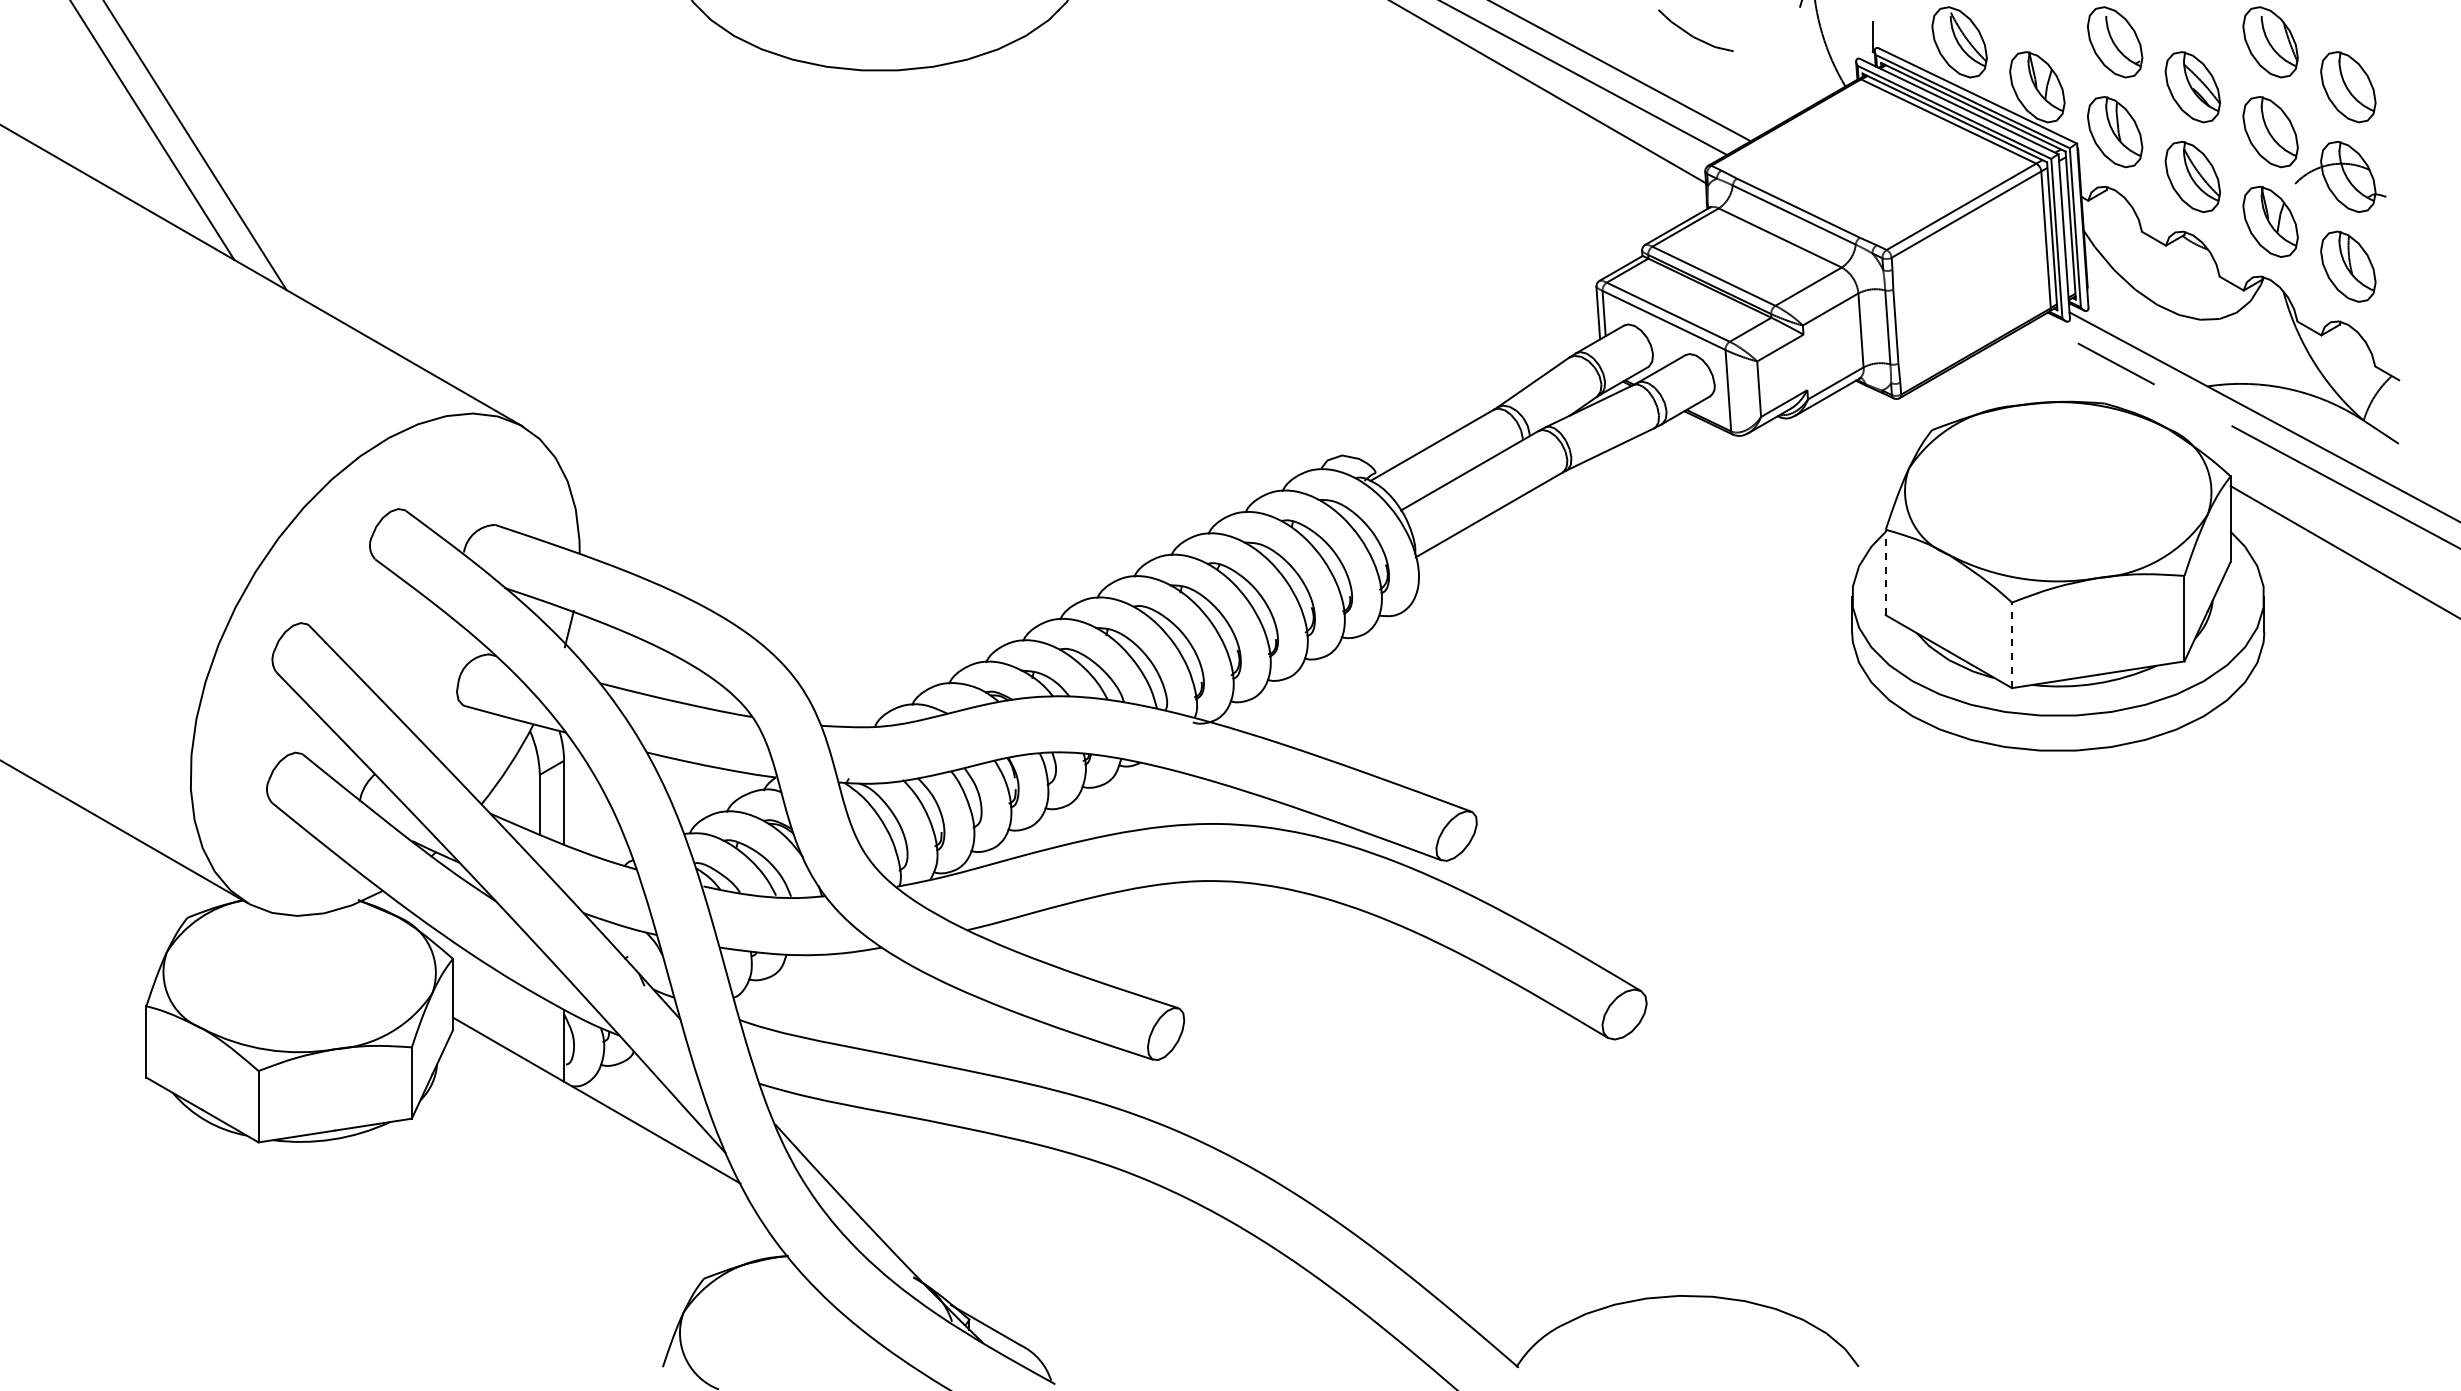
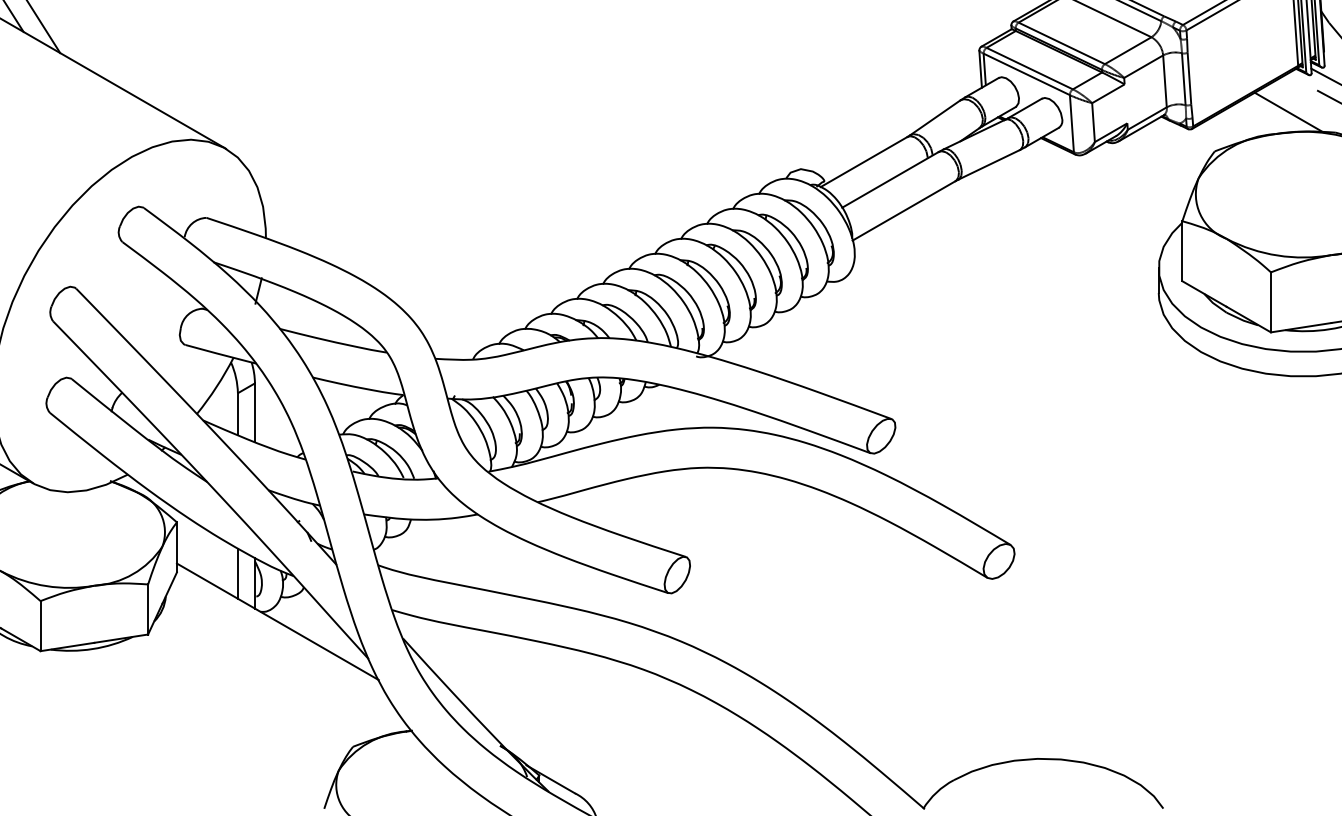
line: (2037, 374) -> (1288, 112), added
line: (1885, 572) -> (1182, 251), dashed -> solid
line: (2012, 645) -> (1271, 302), dashed -> solid
line: (539, 1031) -> (237, 573), added

